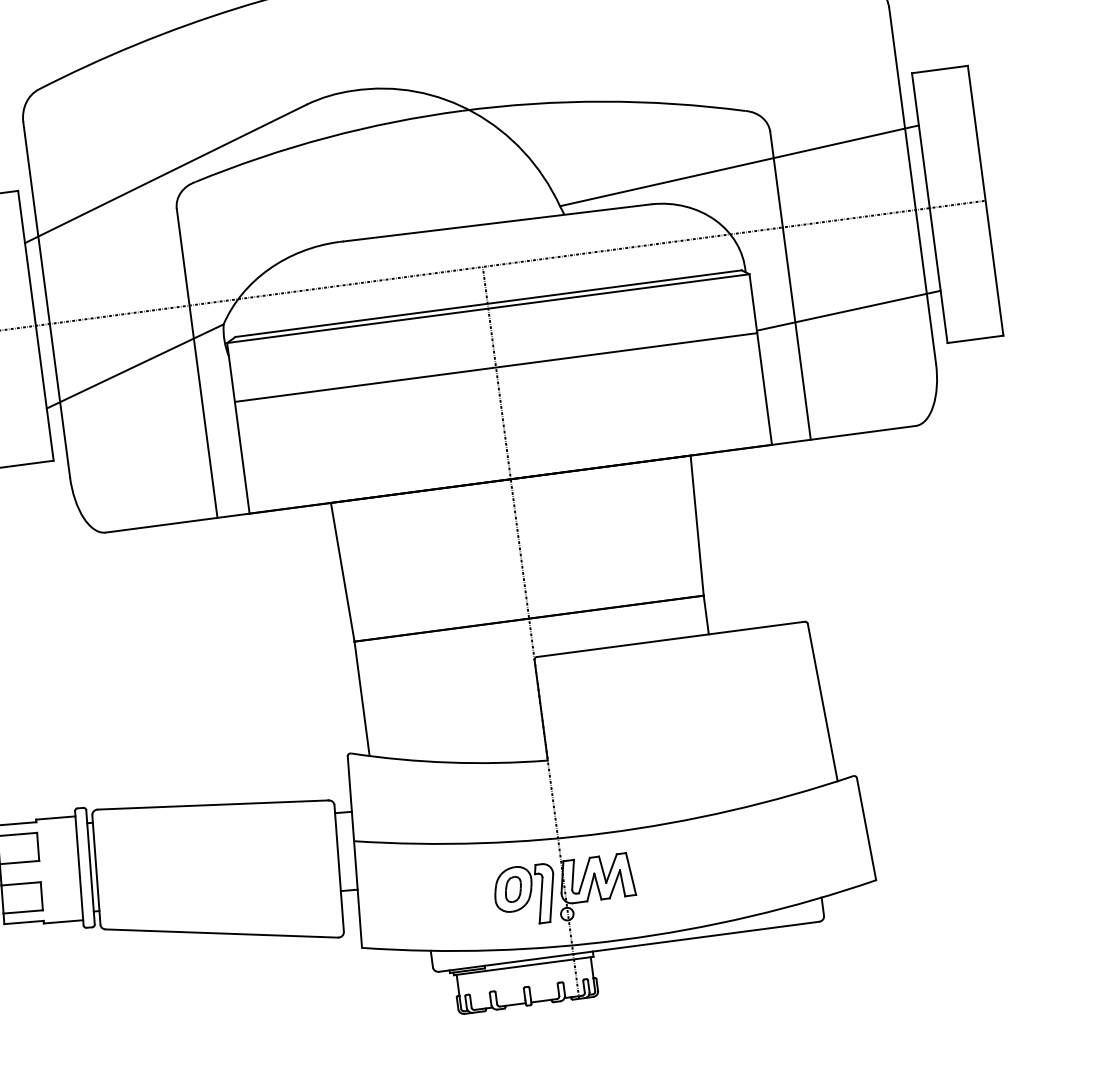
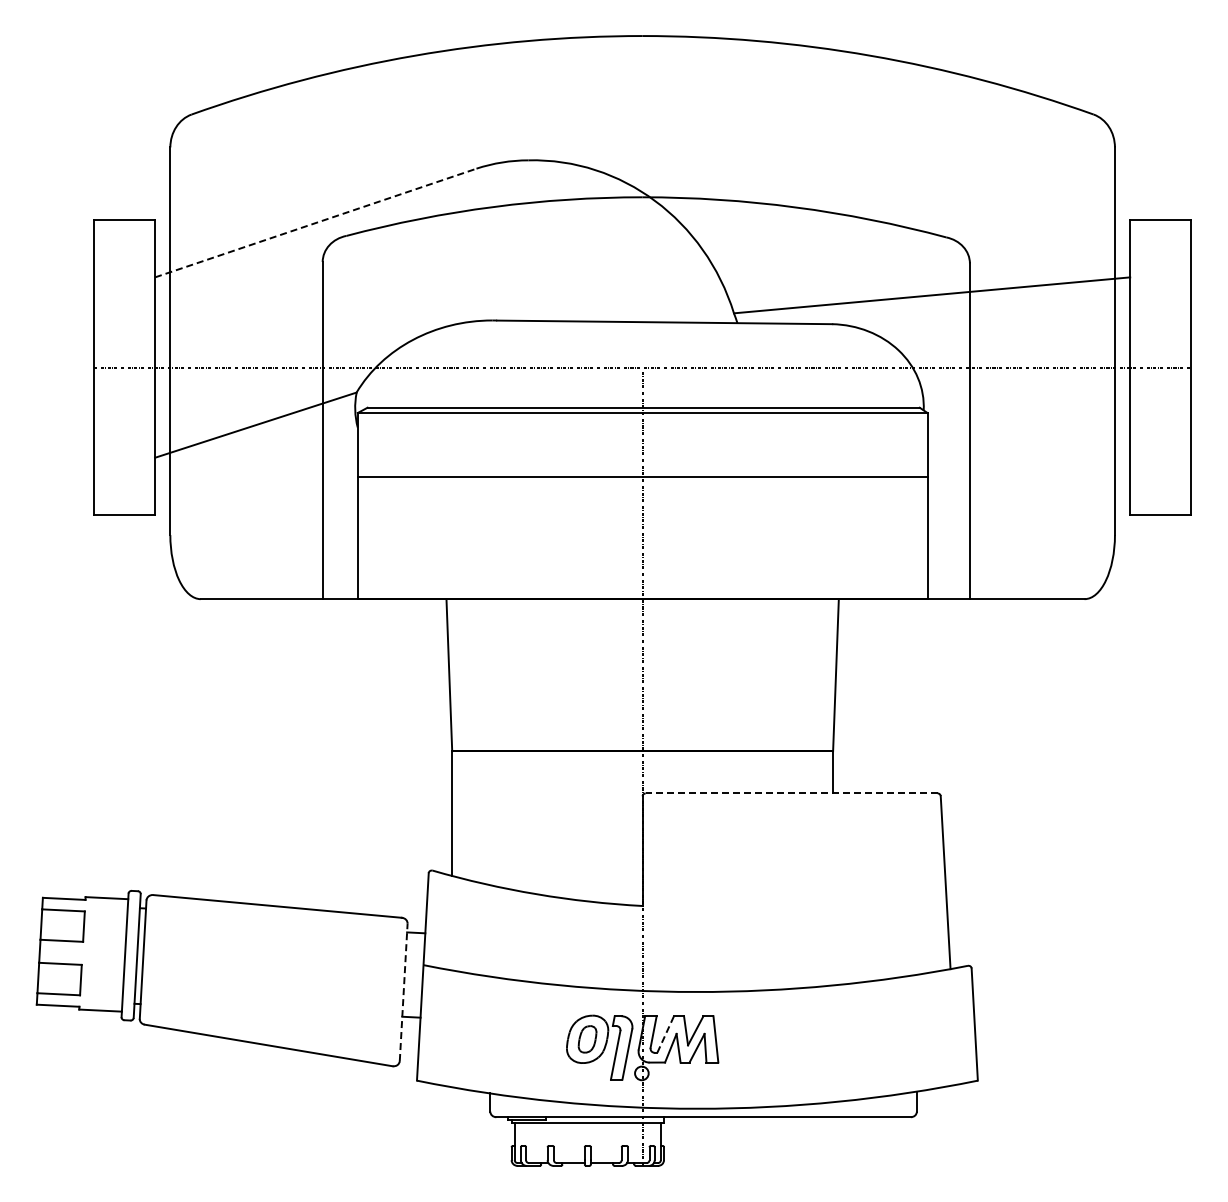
line: (165, 174) -> (315, 223), solid -> dashed
line: (848, 310) -> (1028, 465), removed
line: (670, 639) -> (791, 793), solid -> dashed
line: (339, 868) -> (403, 992), solid -> dashed
line: (584, 875) -> (665, 1034), solid -> dashed

